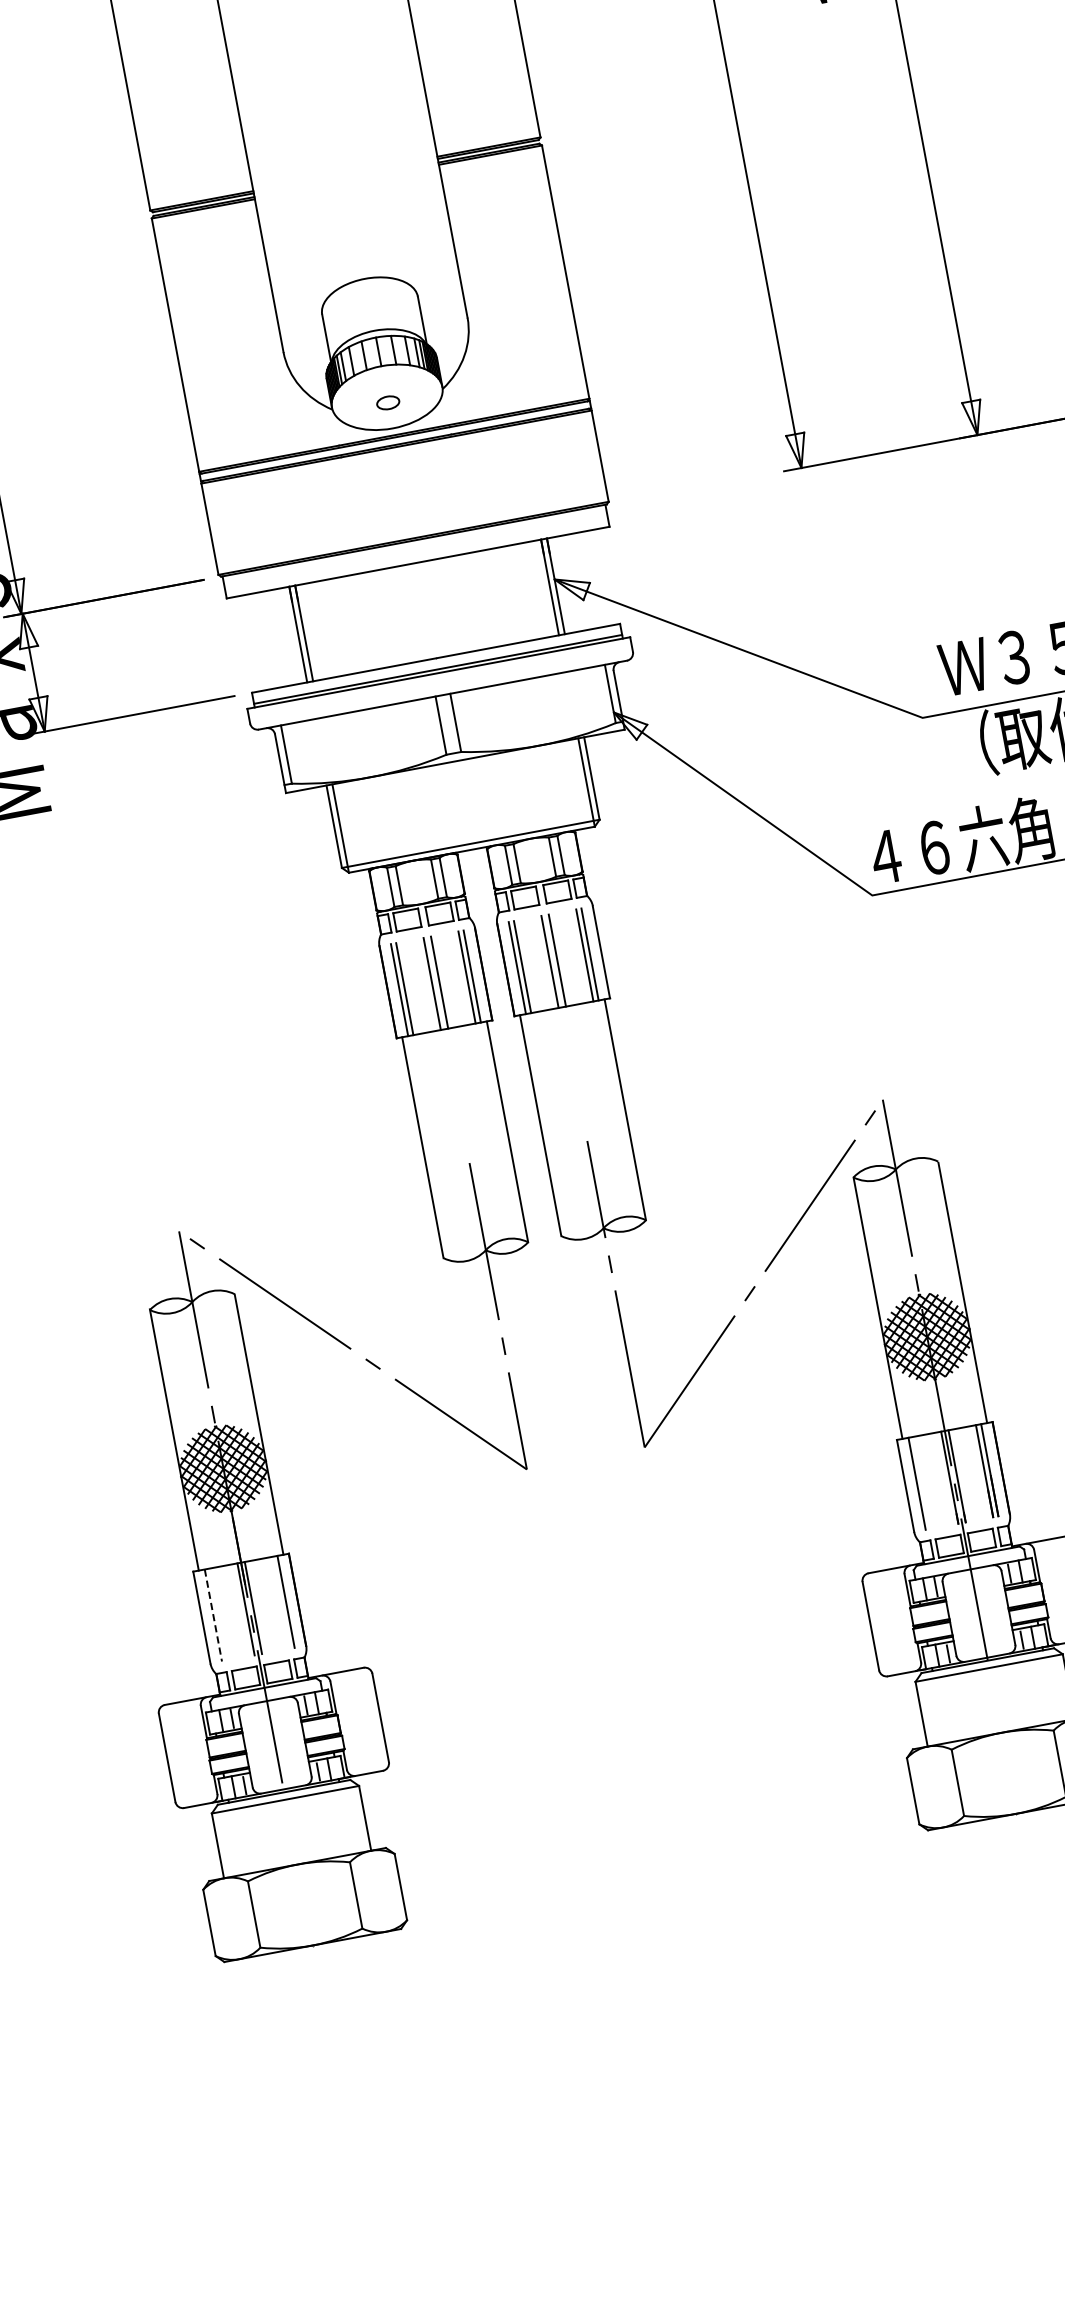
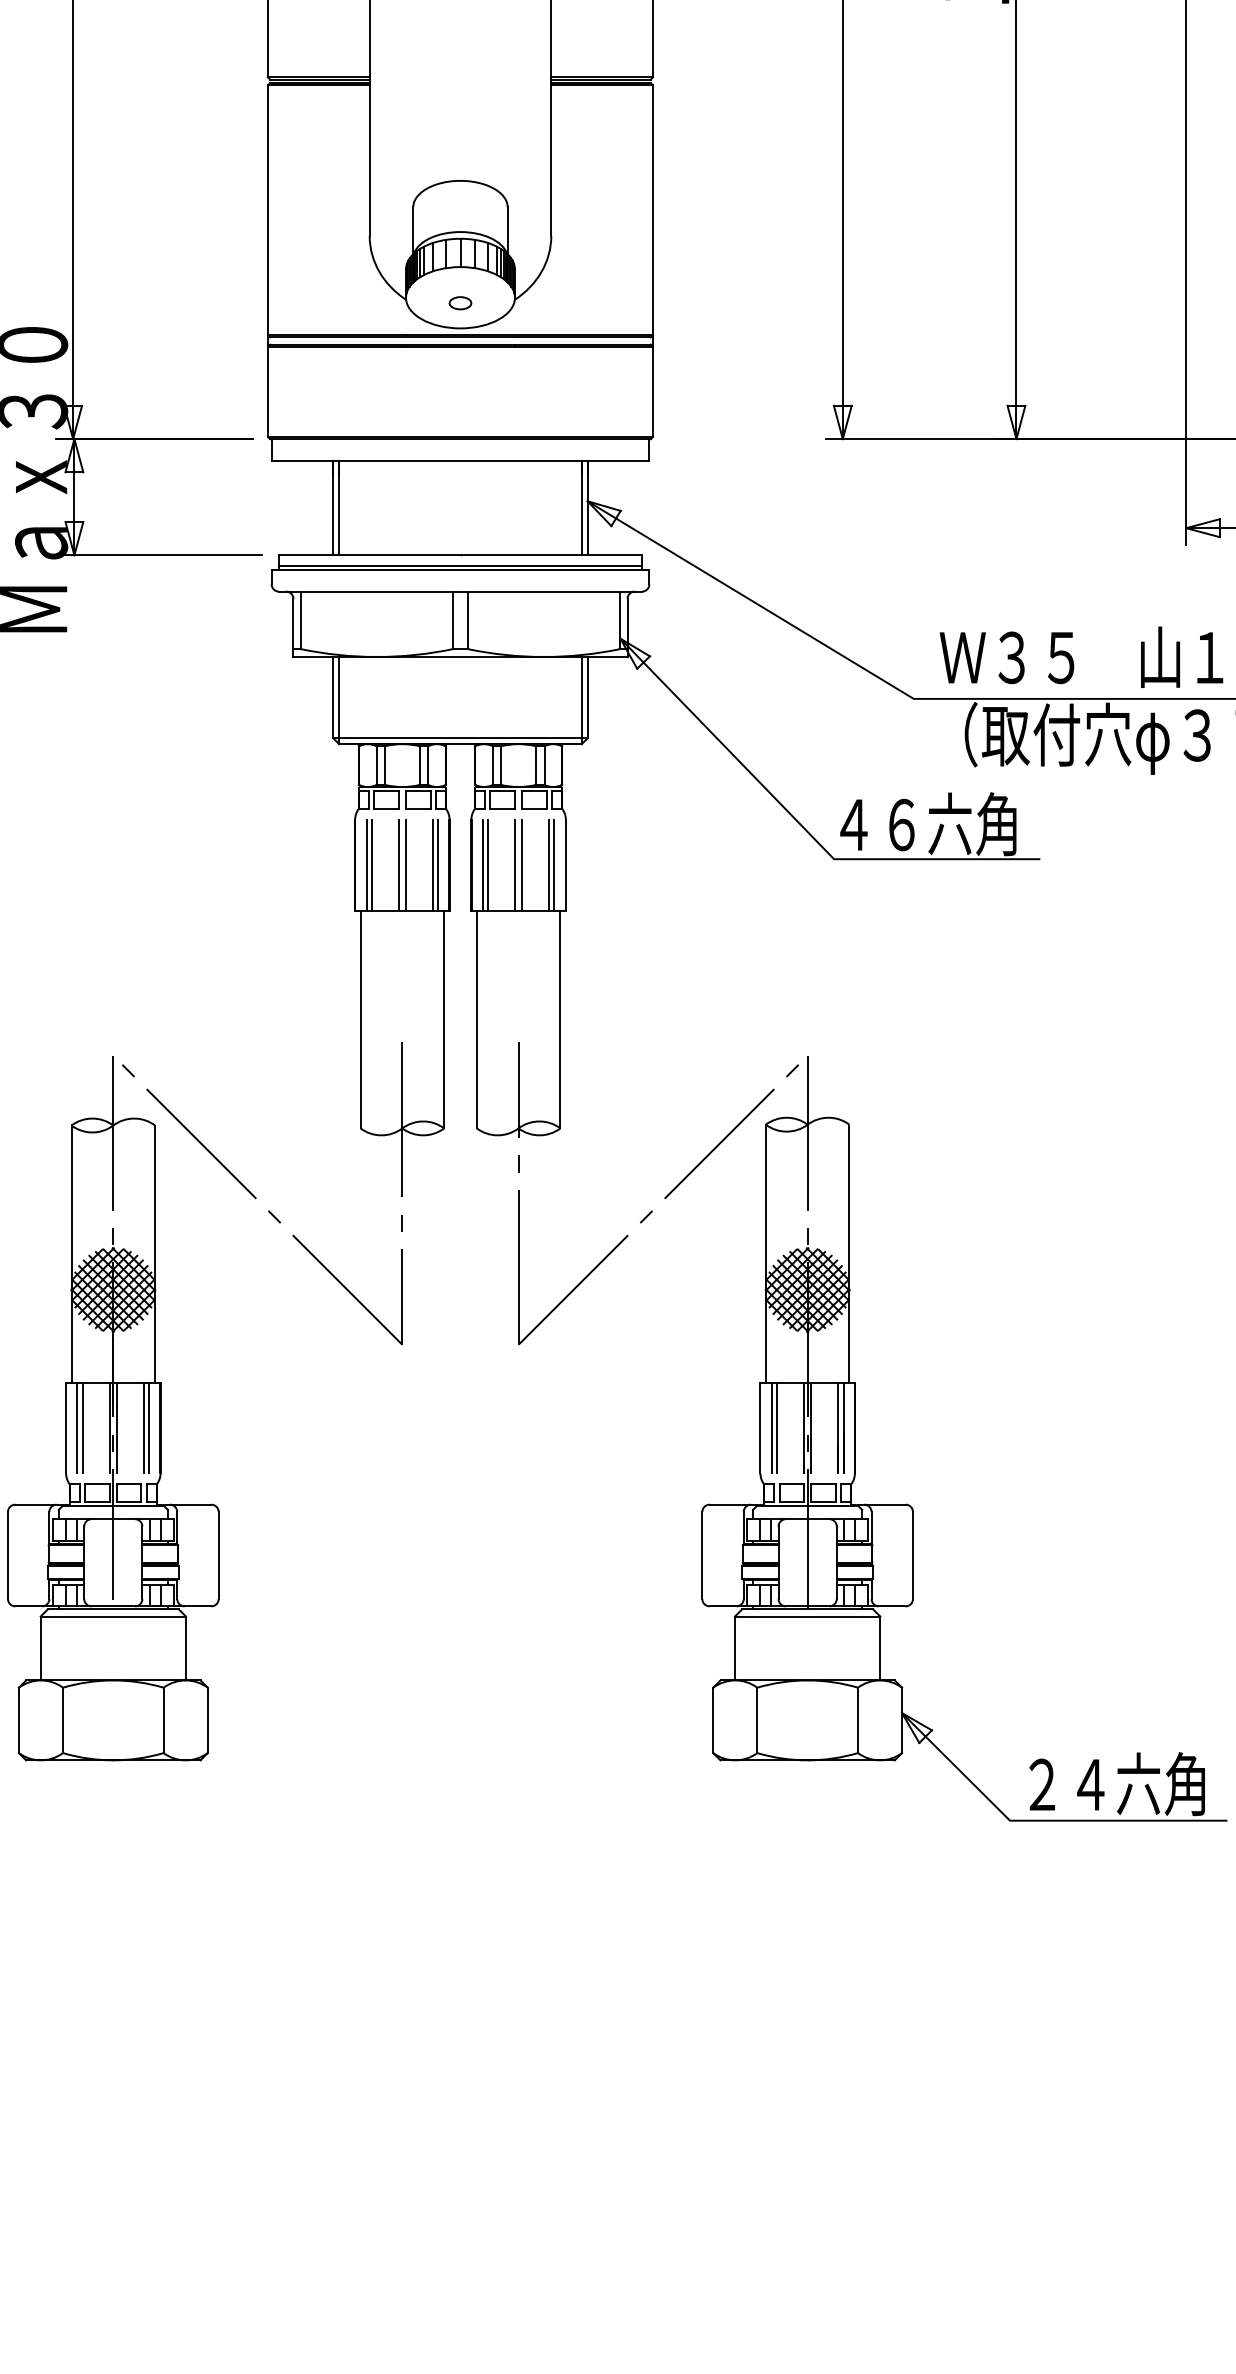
line: (921, 1482) -> (776, 1427), added
line: (281, 1602) -> (144, 1427), added
line: (218, 1614) -> (82, 1427), added
line: (213, 1615) -> (77, 1428), dashed -> solid

